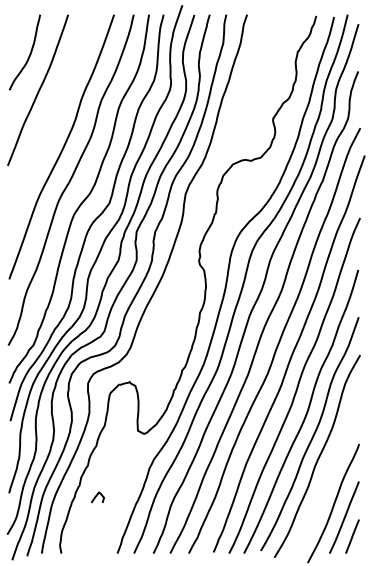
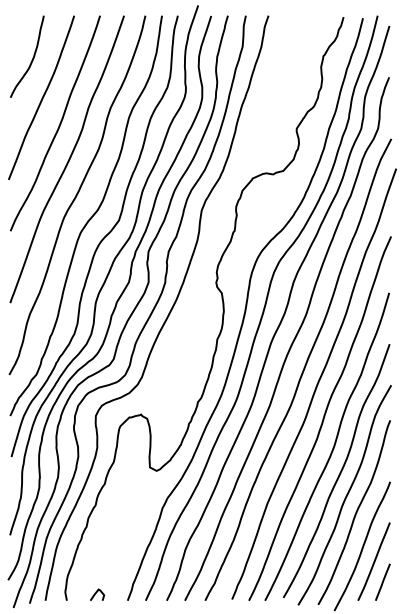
curve: (53, 115) -> (58, 125), added
curve: (327, 472) -> (355, 512), added
curve: (96, 496) -> (96, 593), moved

